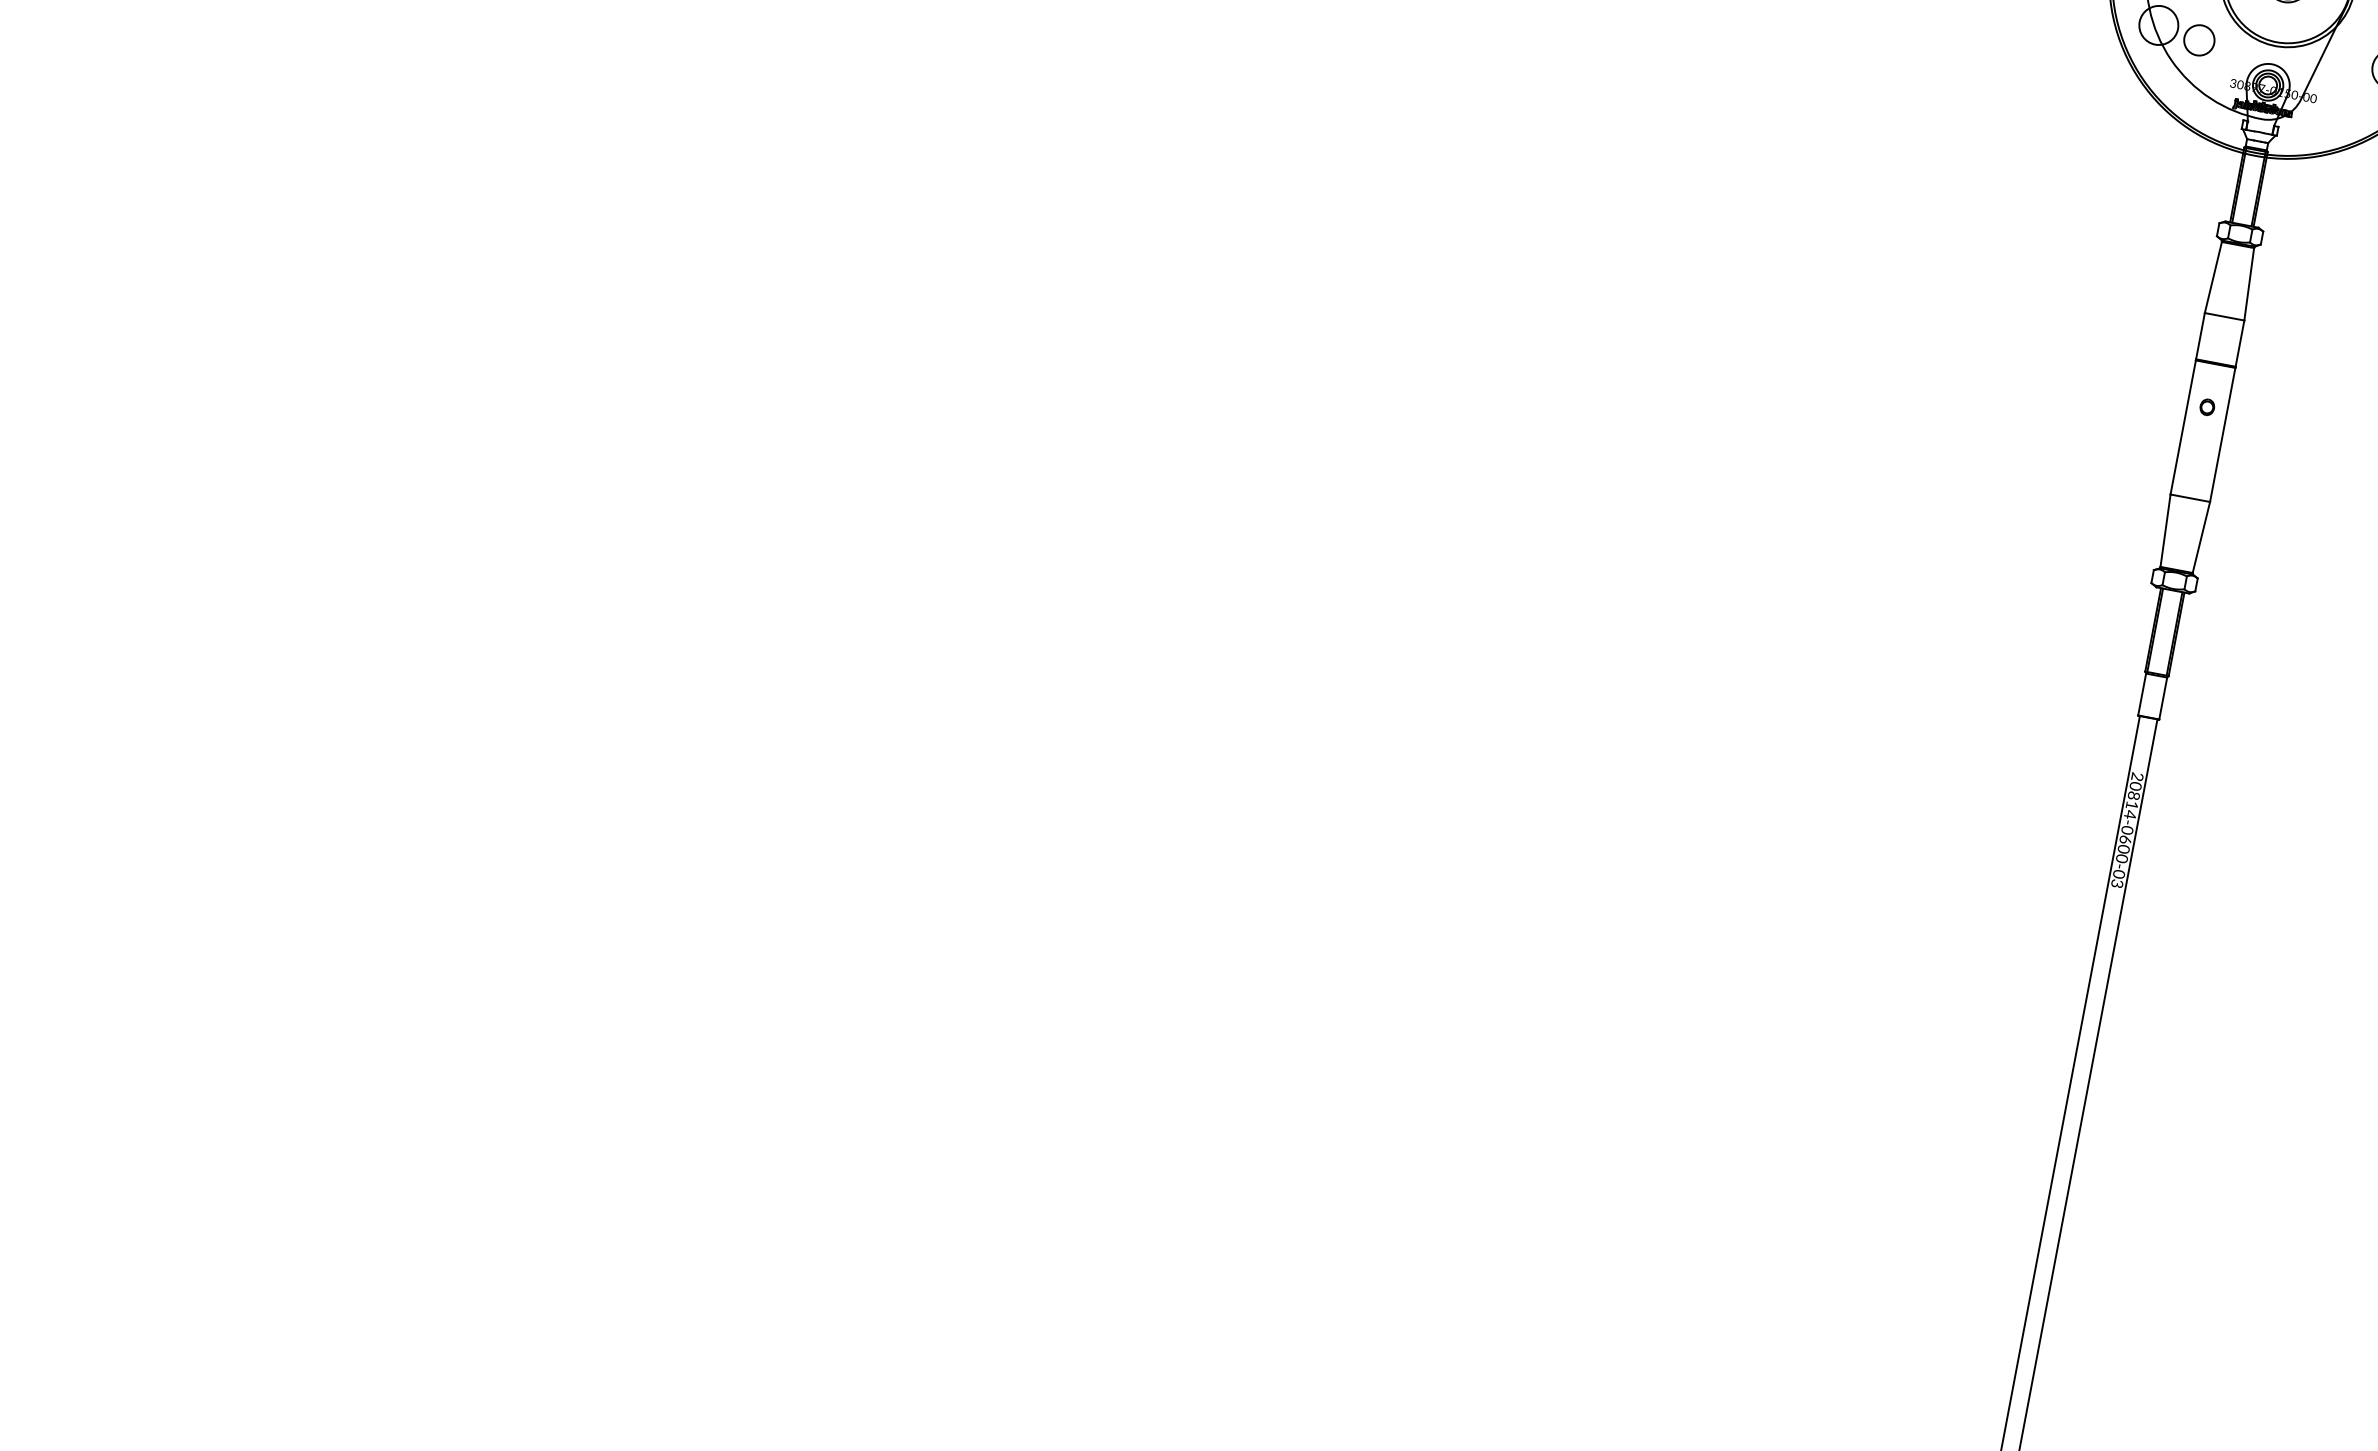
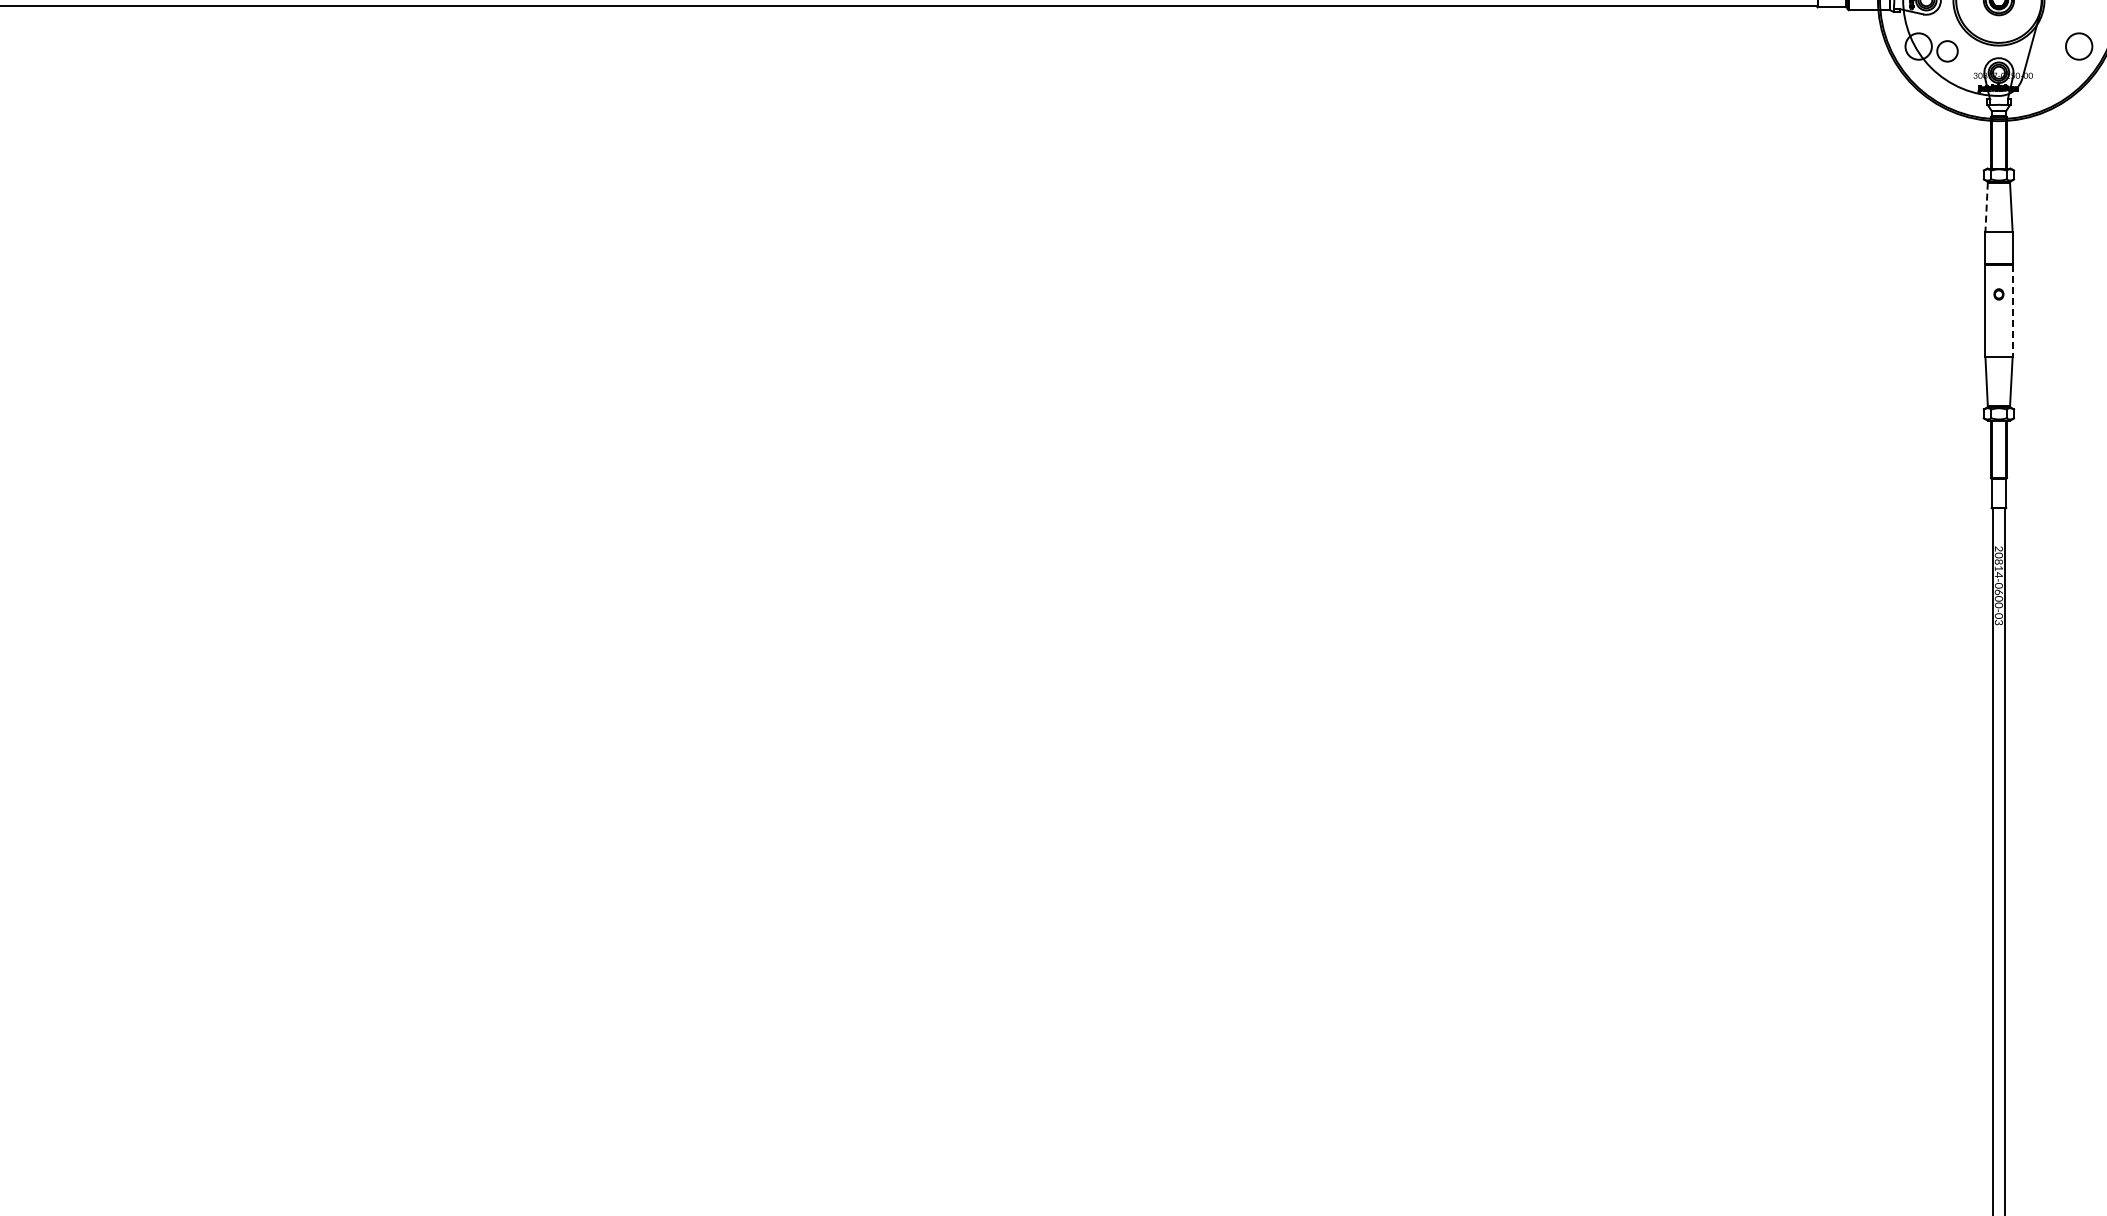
line: (2213, 277) -> (1986, 207), solid -> dashed
line: (2222, 435) -> (2012, 311), solid -> dashed

